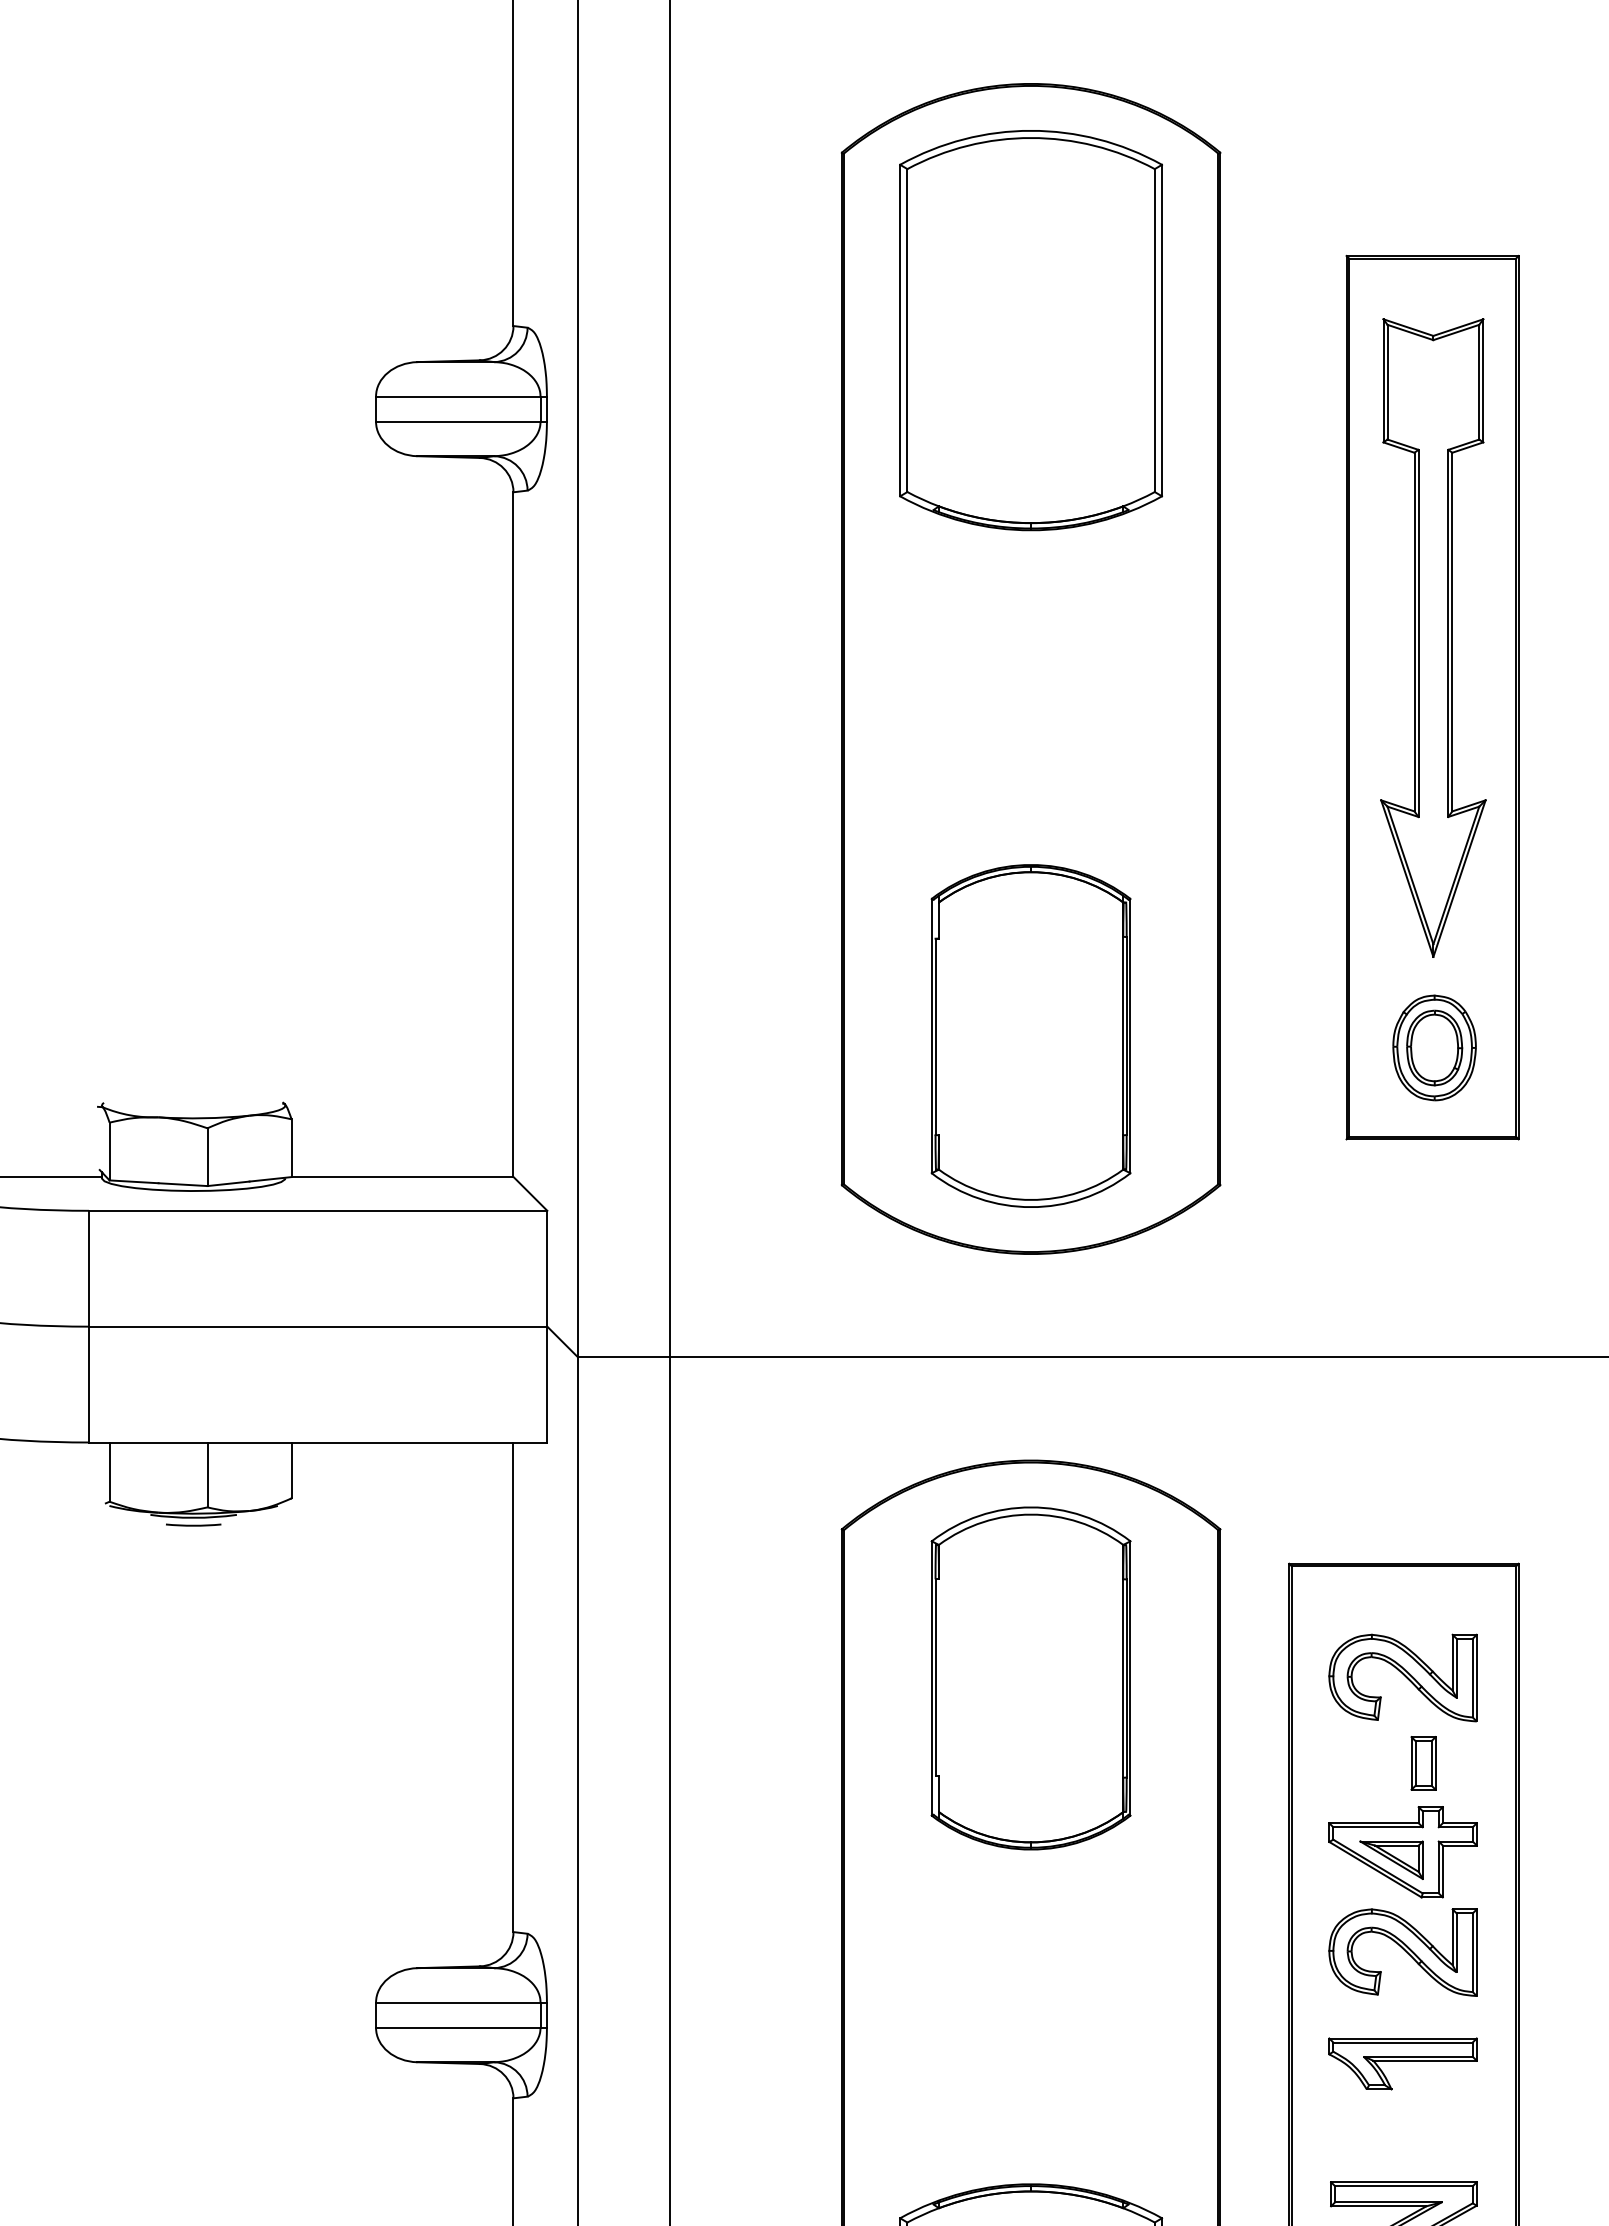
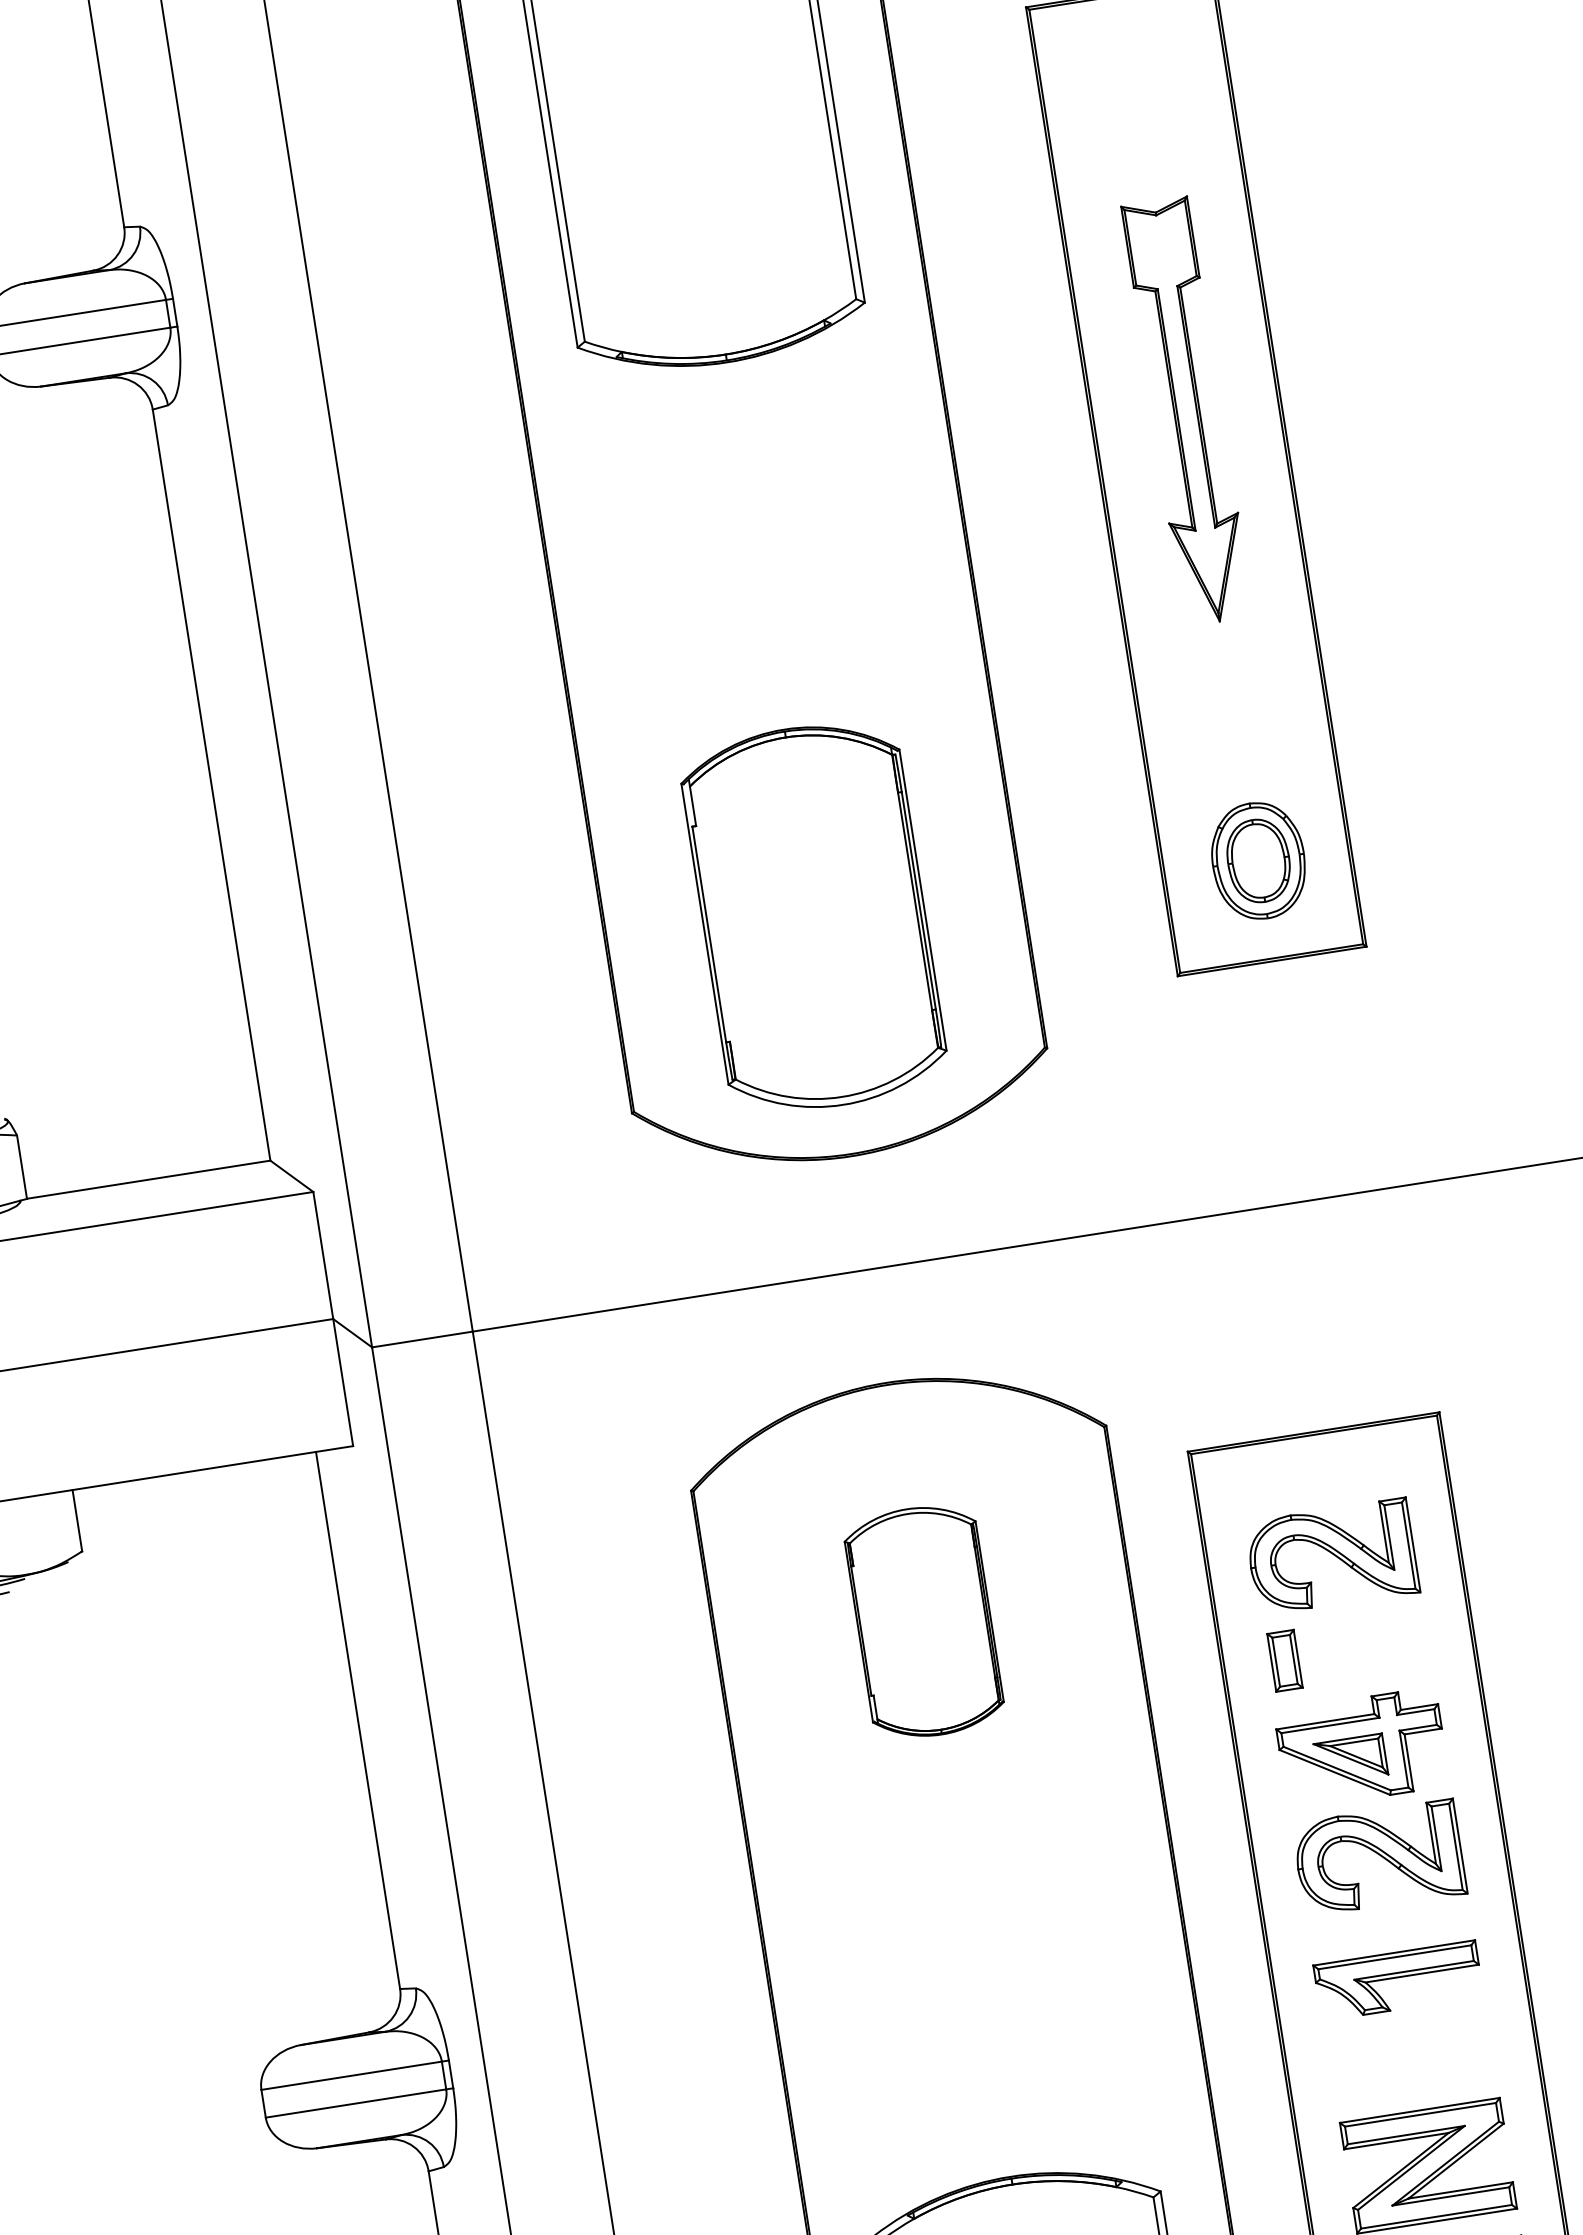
part: (1433, 637) -> (1186, 410), size x0.6
part: (1030, 1678) -> (923, 1622), size x0.6
part: (1423, 1763) -> (1284, 1660), moved

